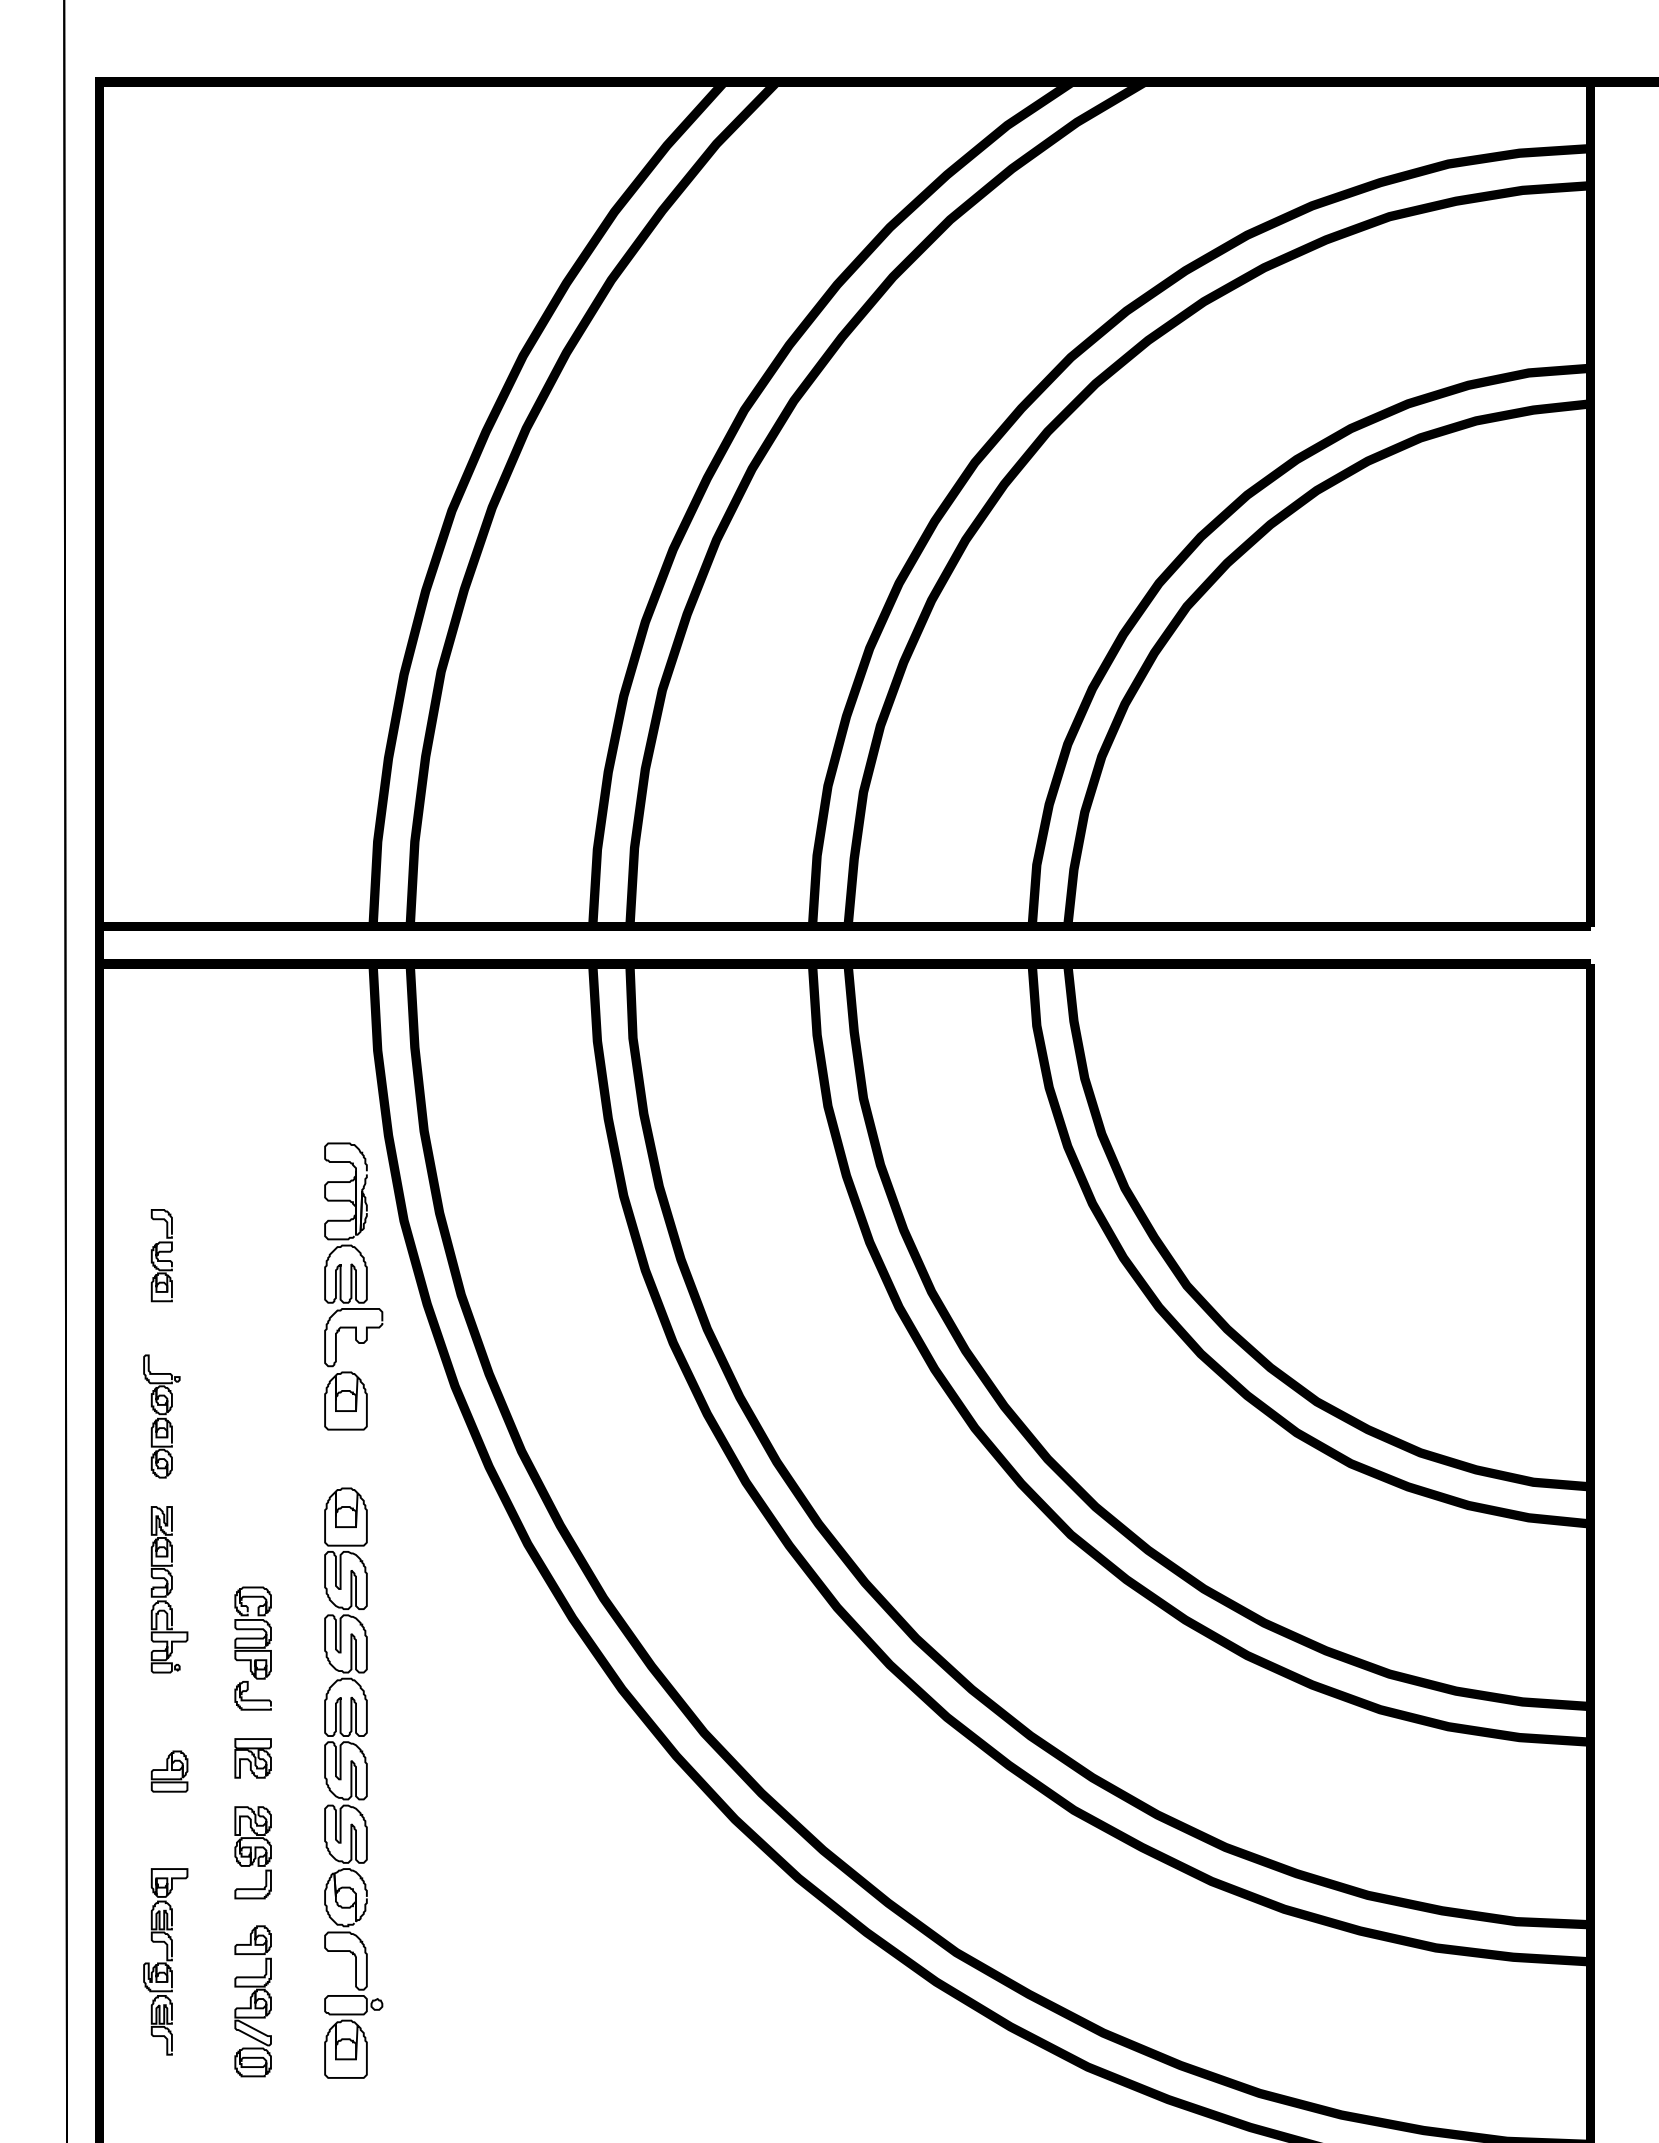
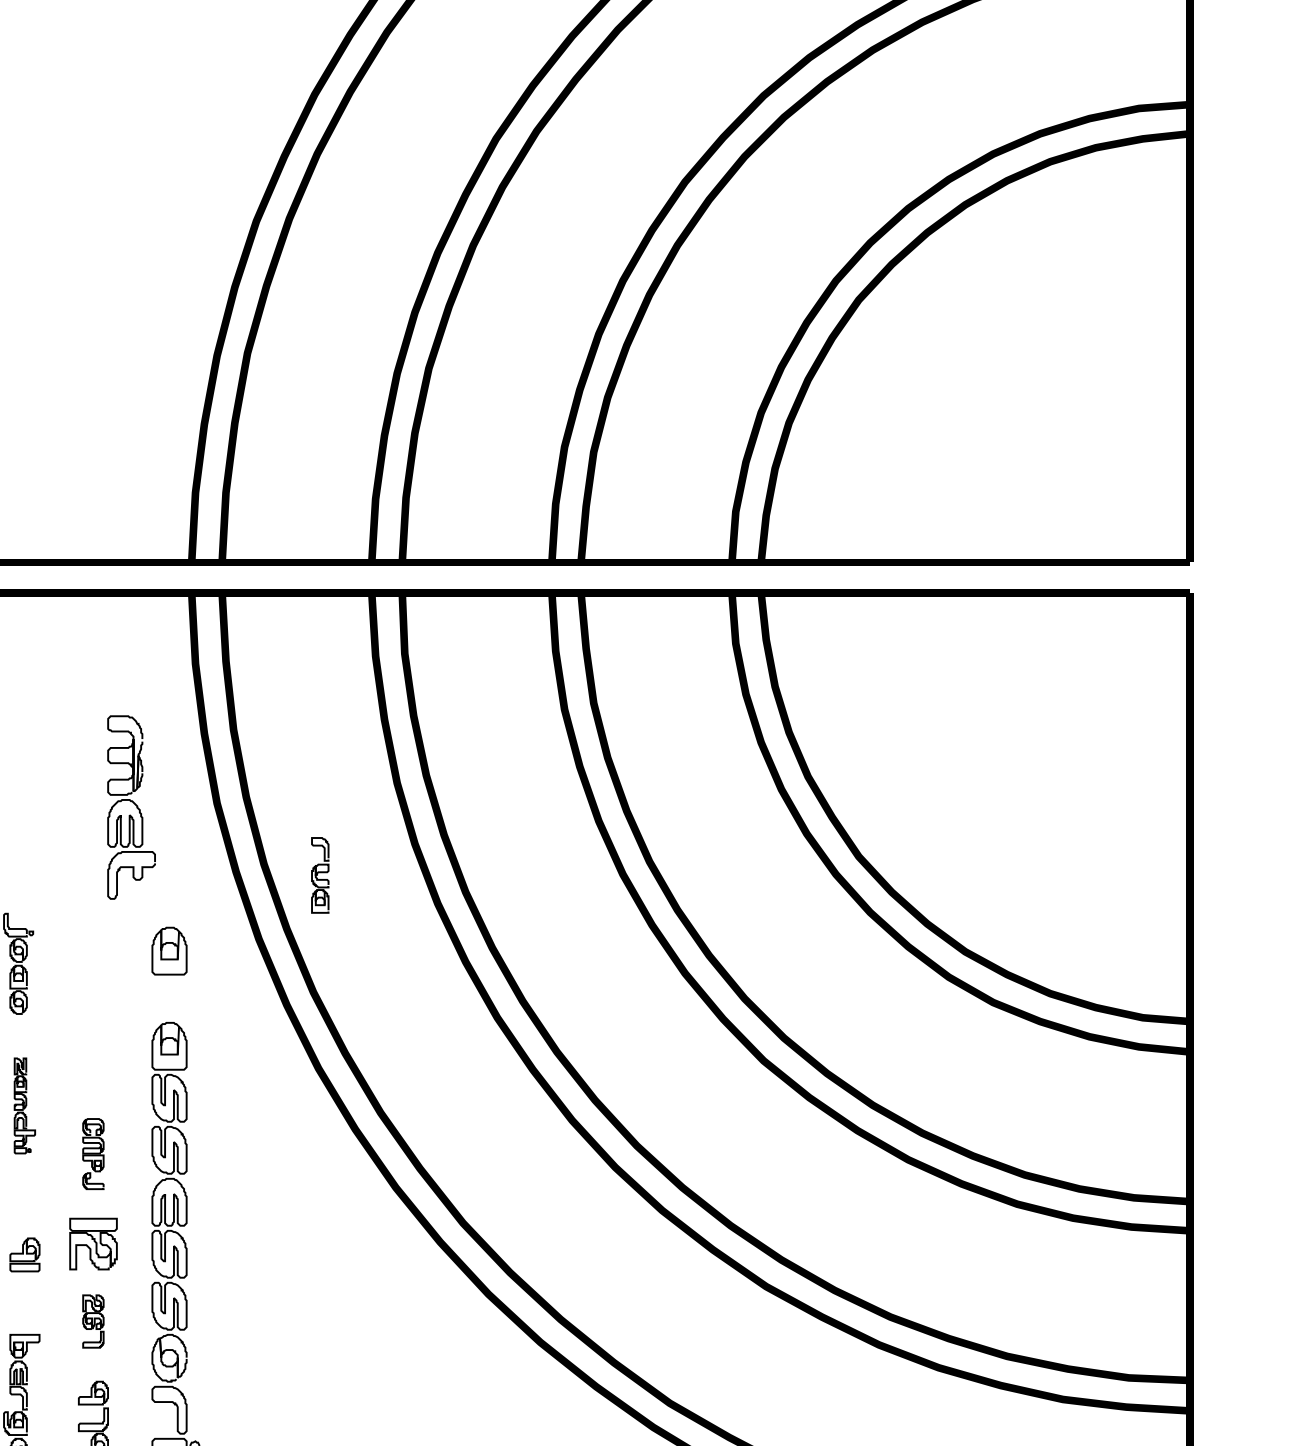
part: (353, 1254) -> (131, 807), moved
part: (161, 1255) -> (319, 875), moved
part: (169, 1589) -> (24, 1105), size x0.7
part: (252, 1648) -> (92, 1154), size x0.7
part: (252, 1758) -> (92, 1244), size x1.6
part: (252, 1852) -> (92, 1321), size x0.7

